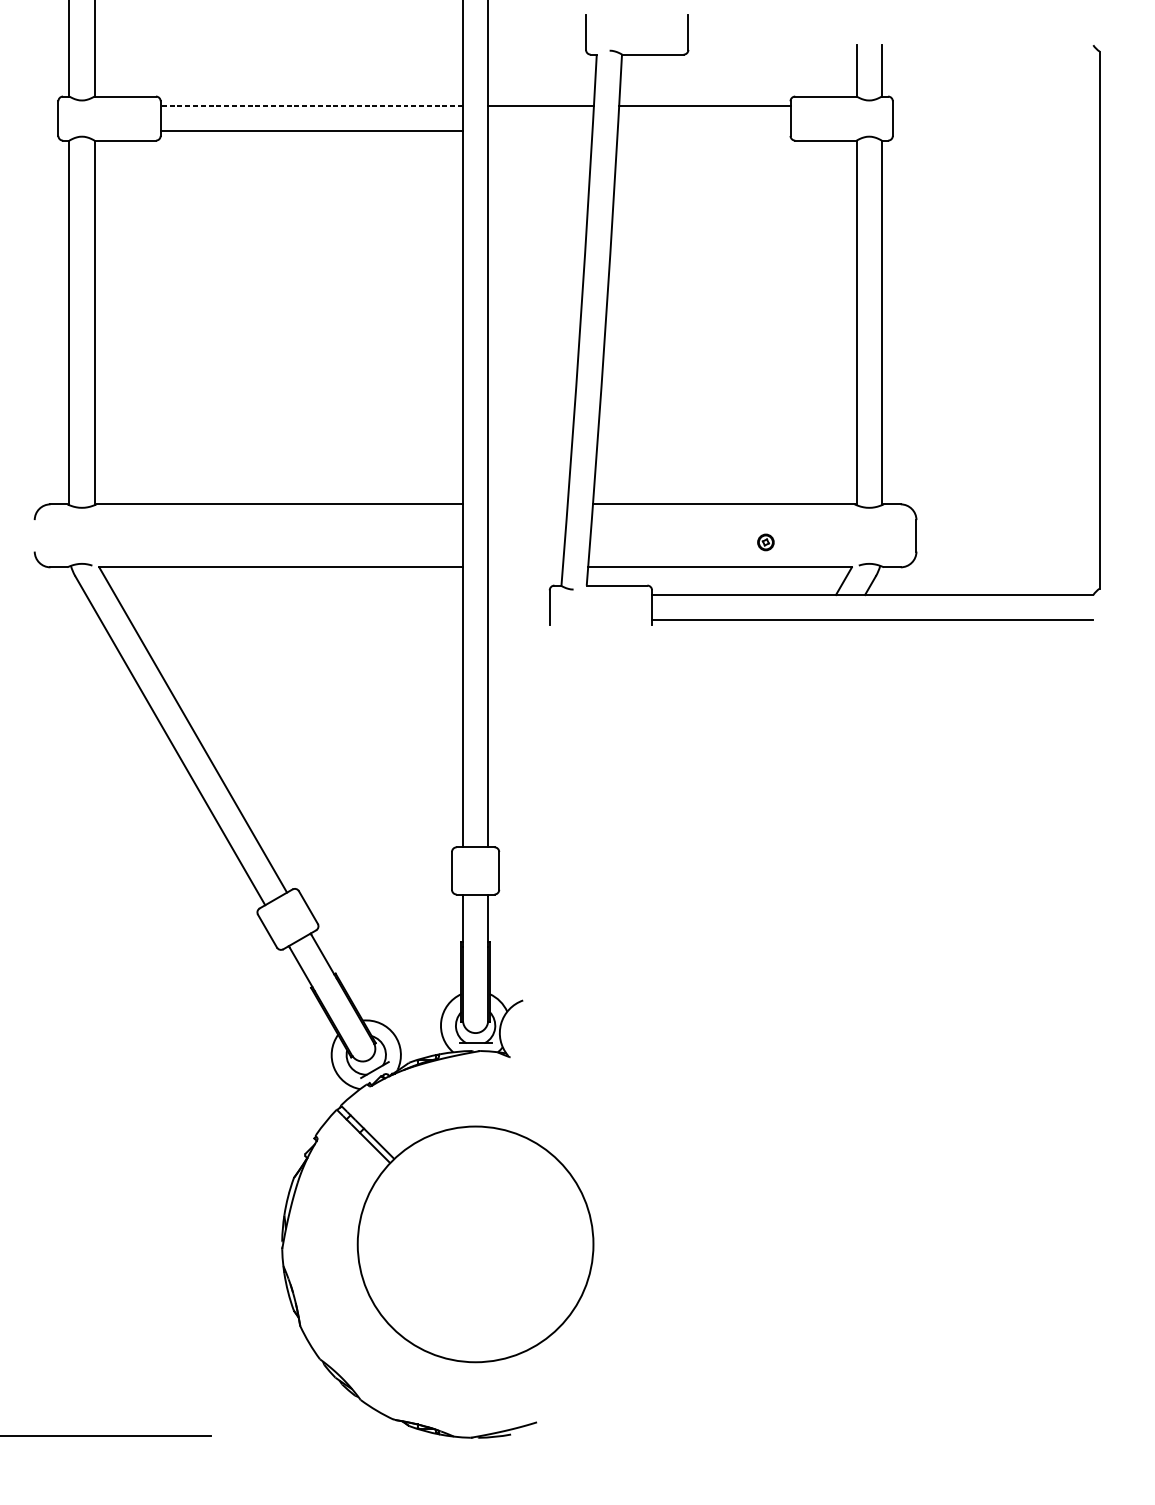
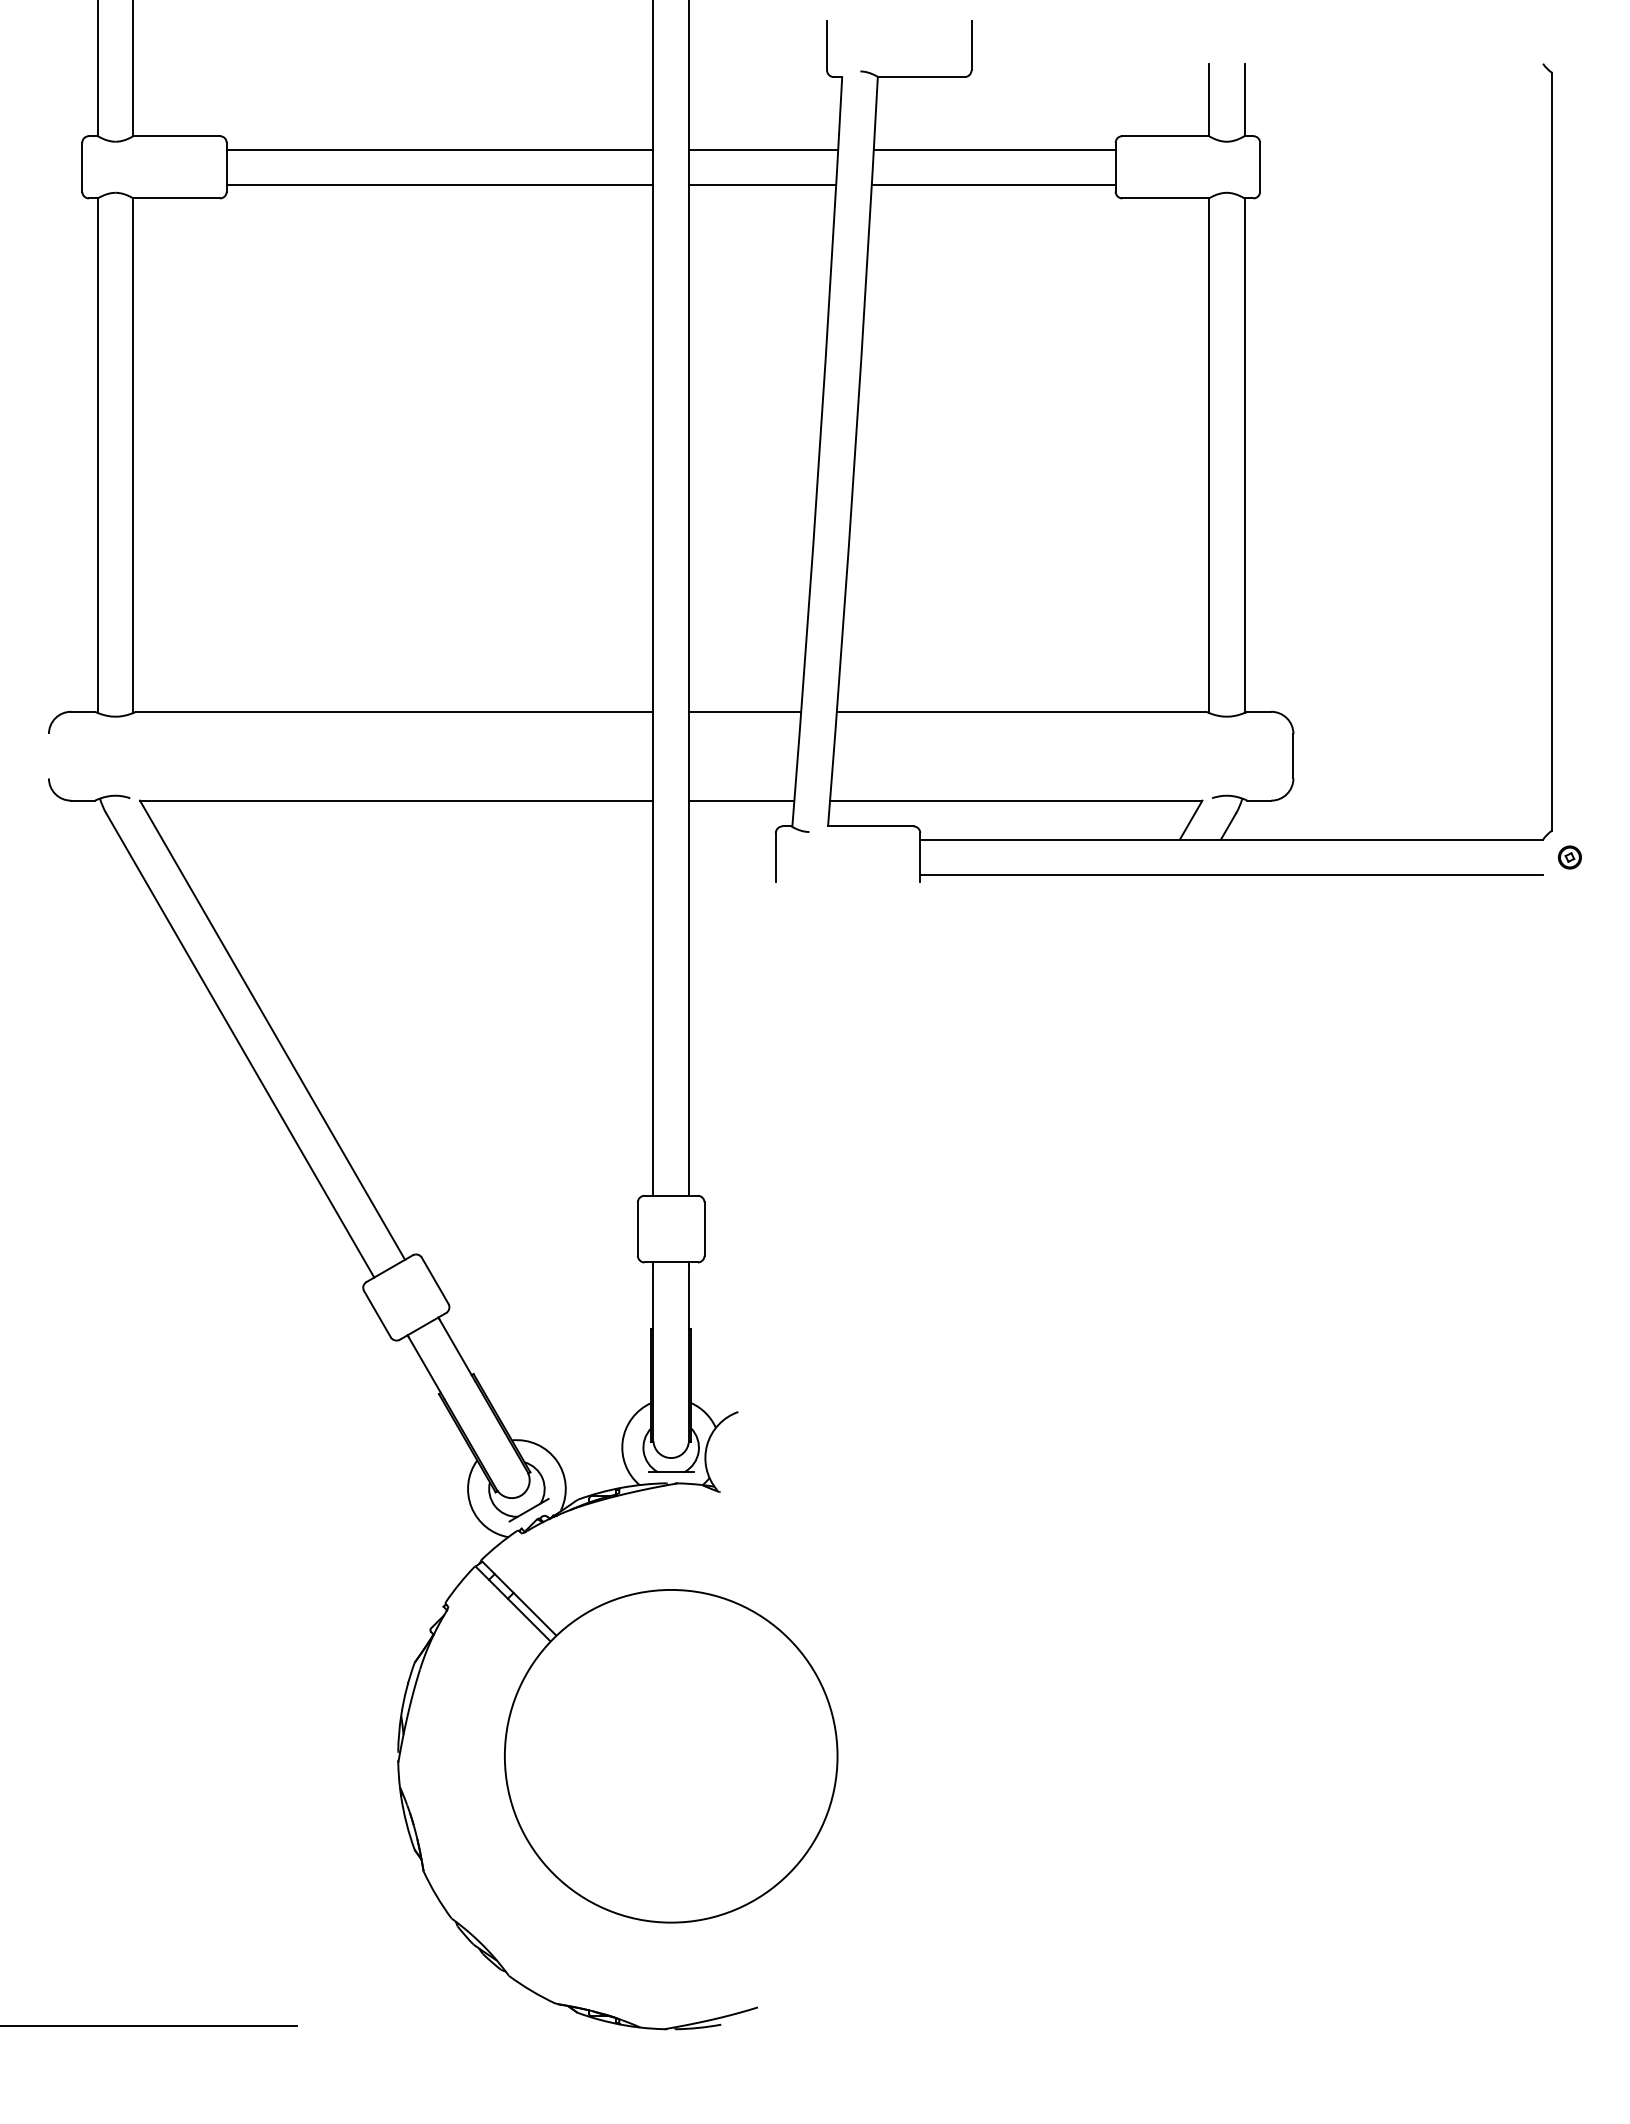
line: (311, 105) -> (439, 149), dashed -> solid
line: (540, 131) -> (762, 185), added
line: (703, 131) -> (993, 185), added
line: (527, 504) -> (744, 711), added
part: (765, 542) -> (1569, 857), moved
line: (525, 567) -> (741, 800), added

